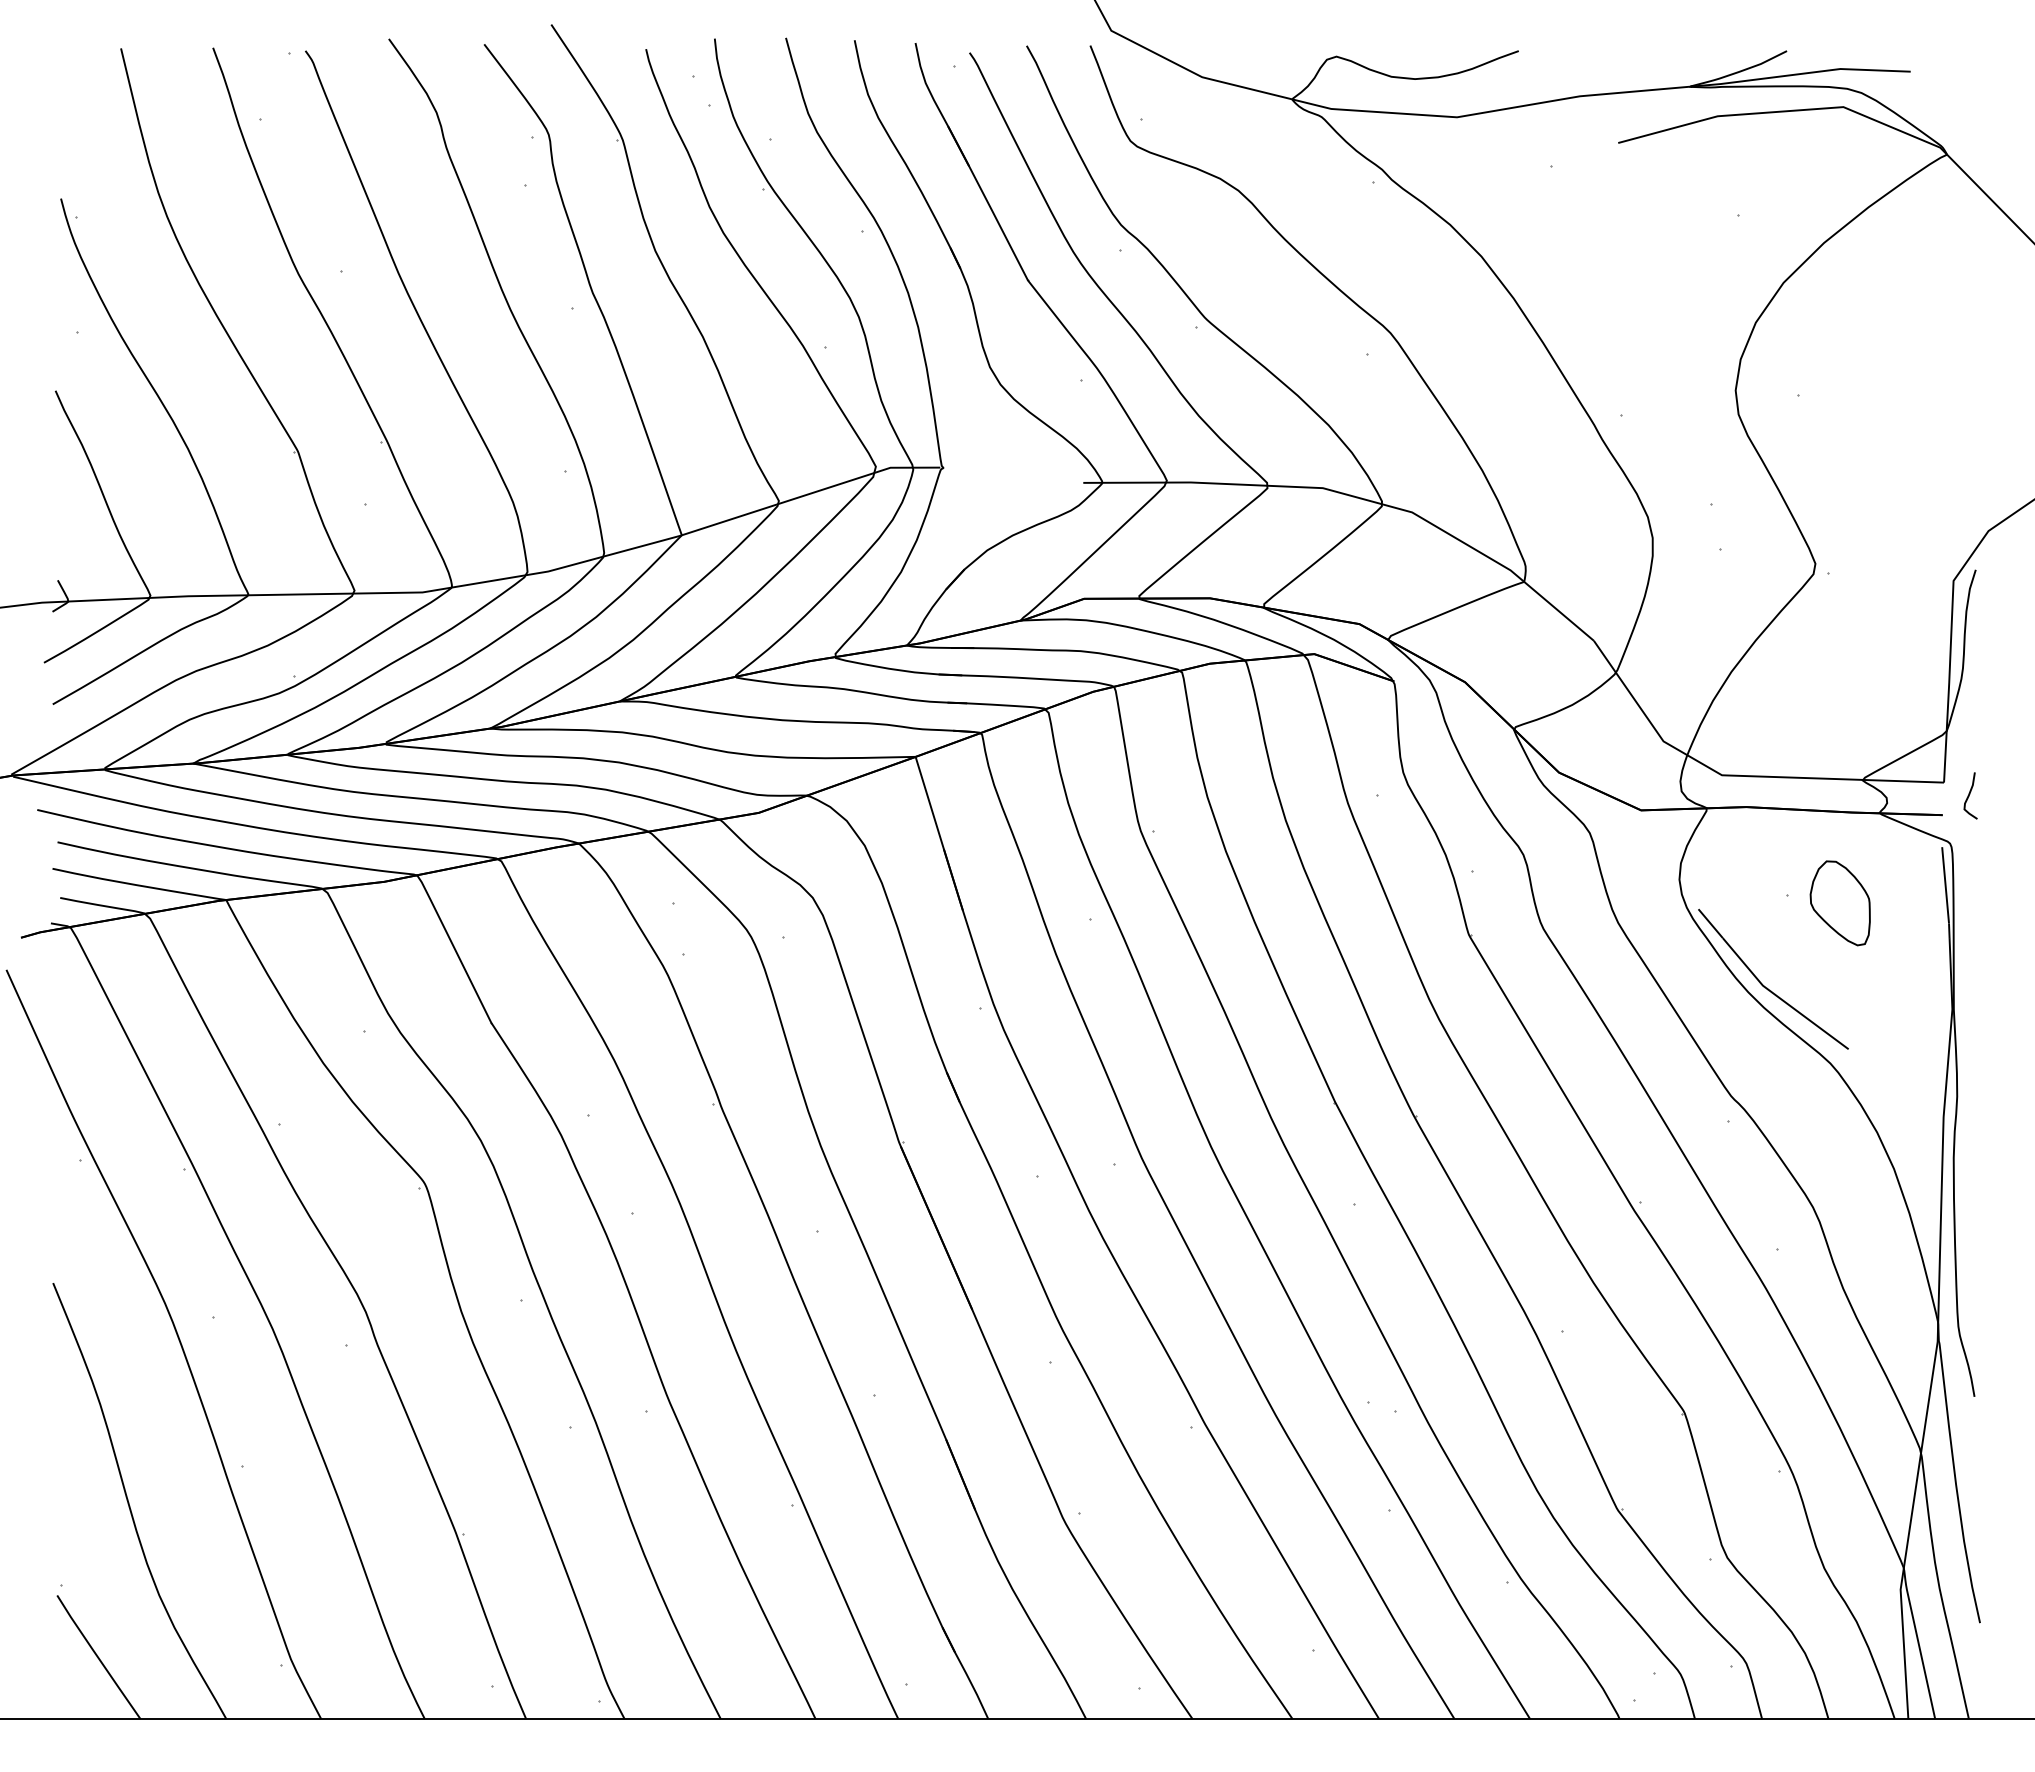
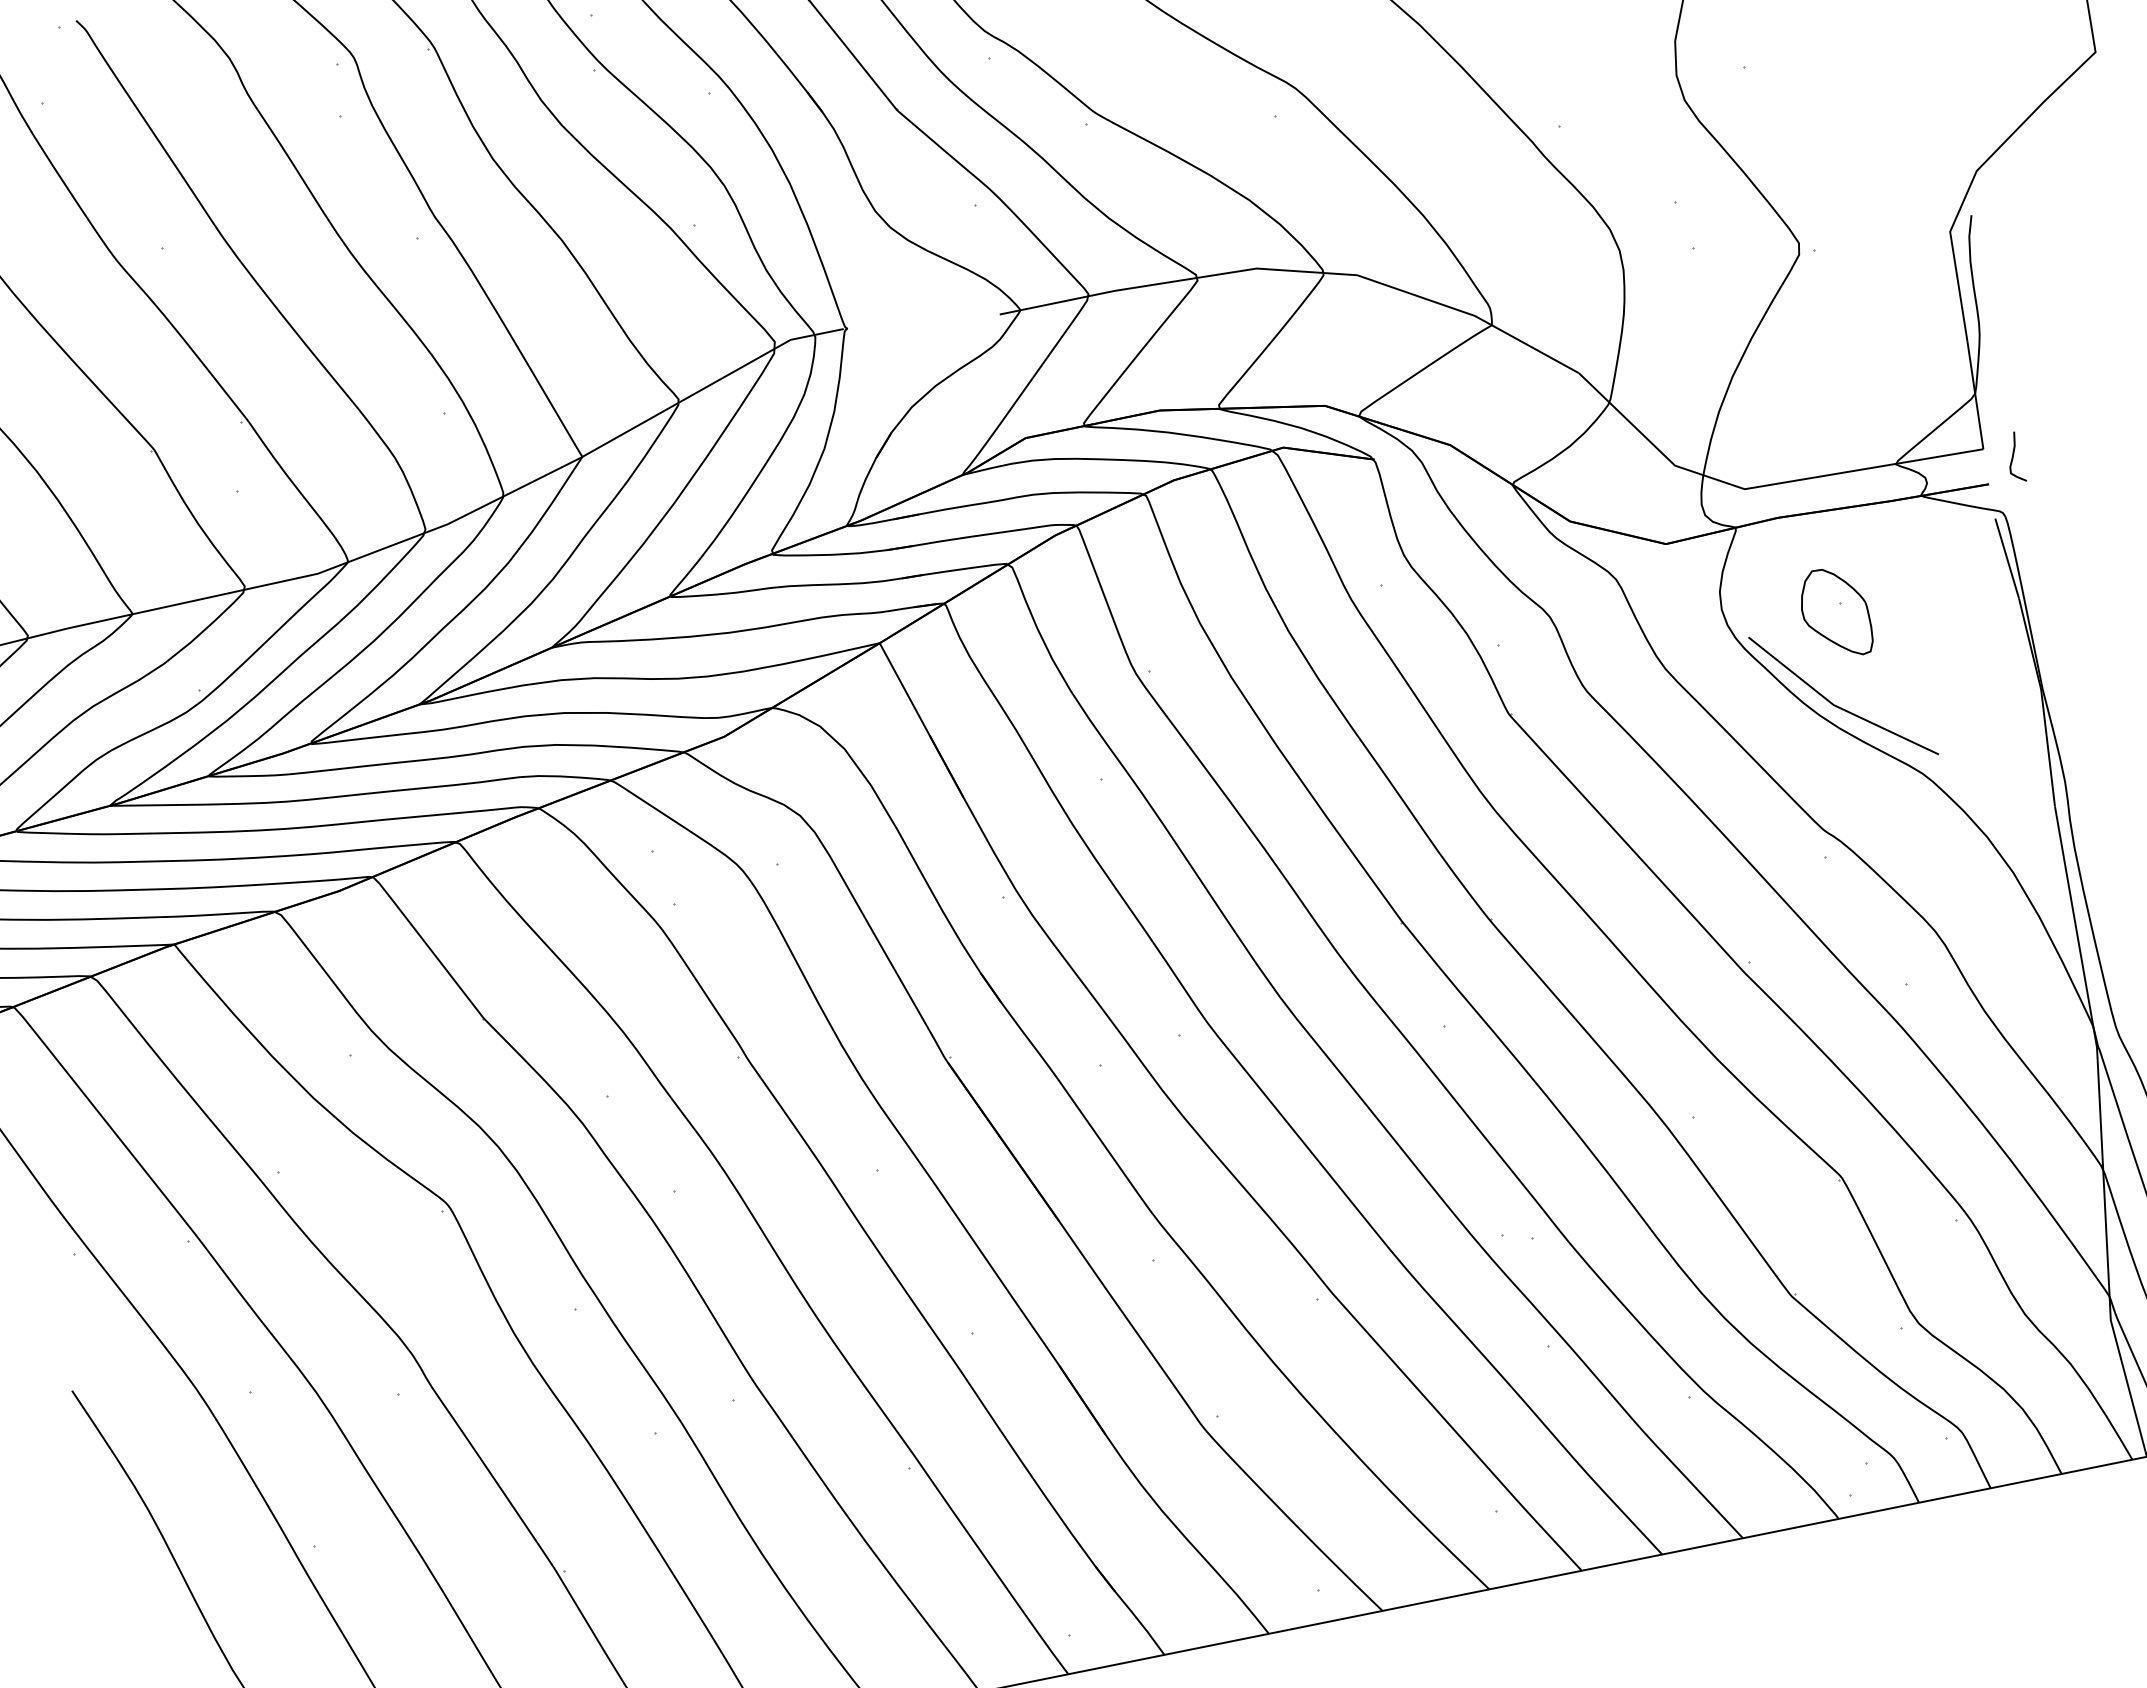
part: (1839, 903) -> (1834, 613), moved

